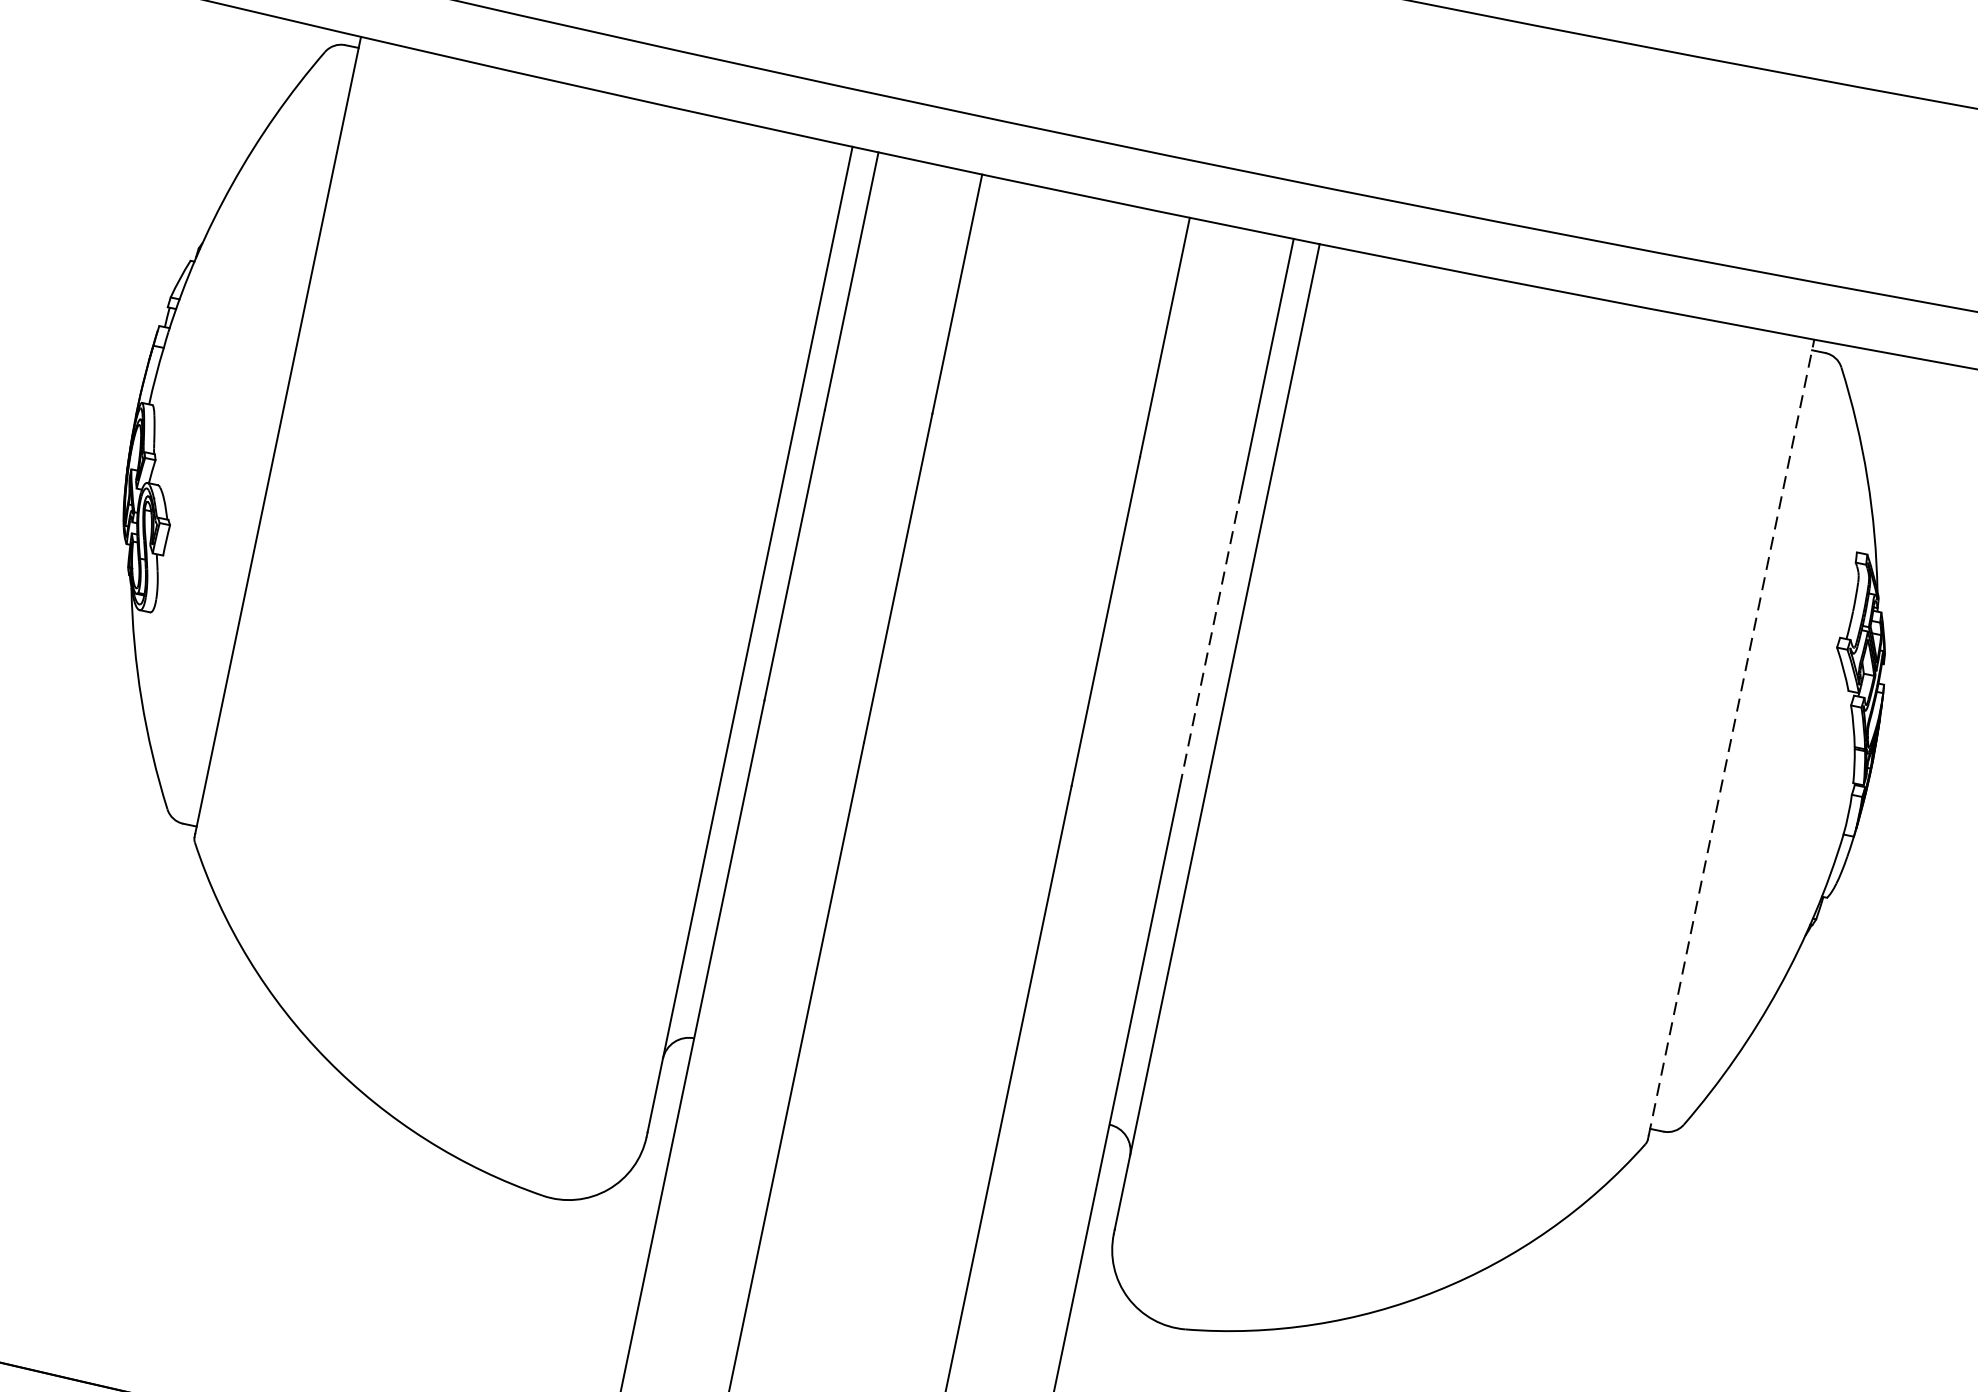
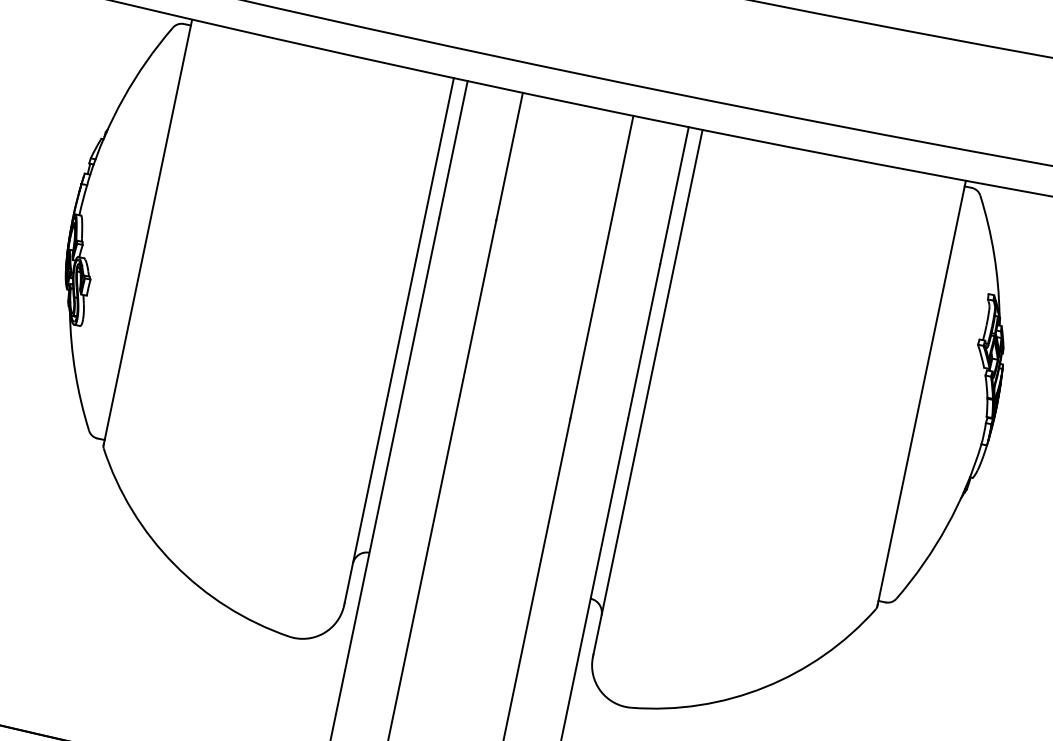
line: (1210, 641) -> (644, 341), dashed -> solid
line: (1730, 737) -> (921, 392), dashed -> solid

